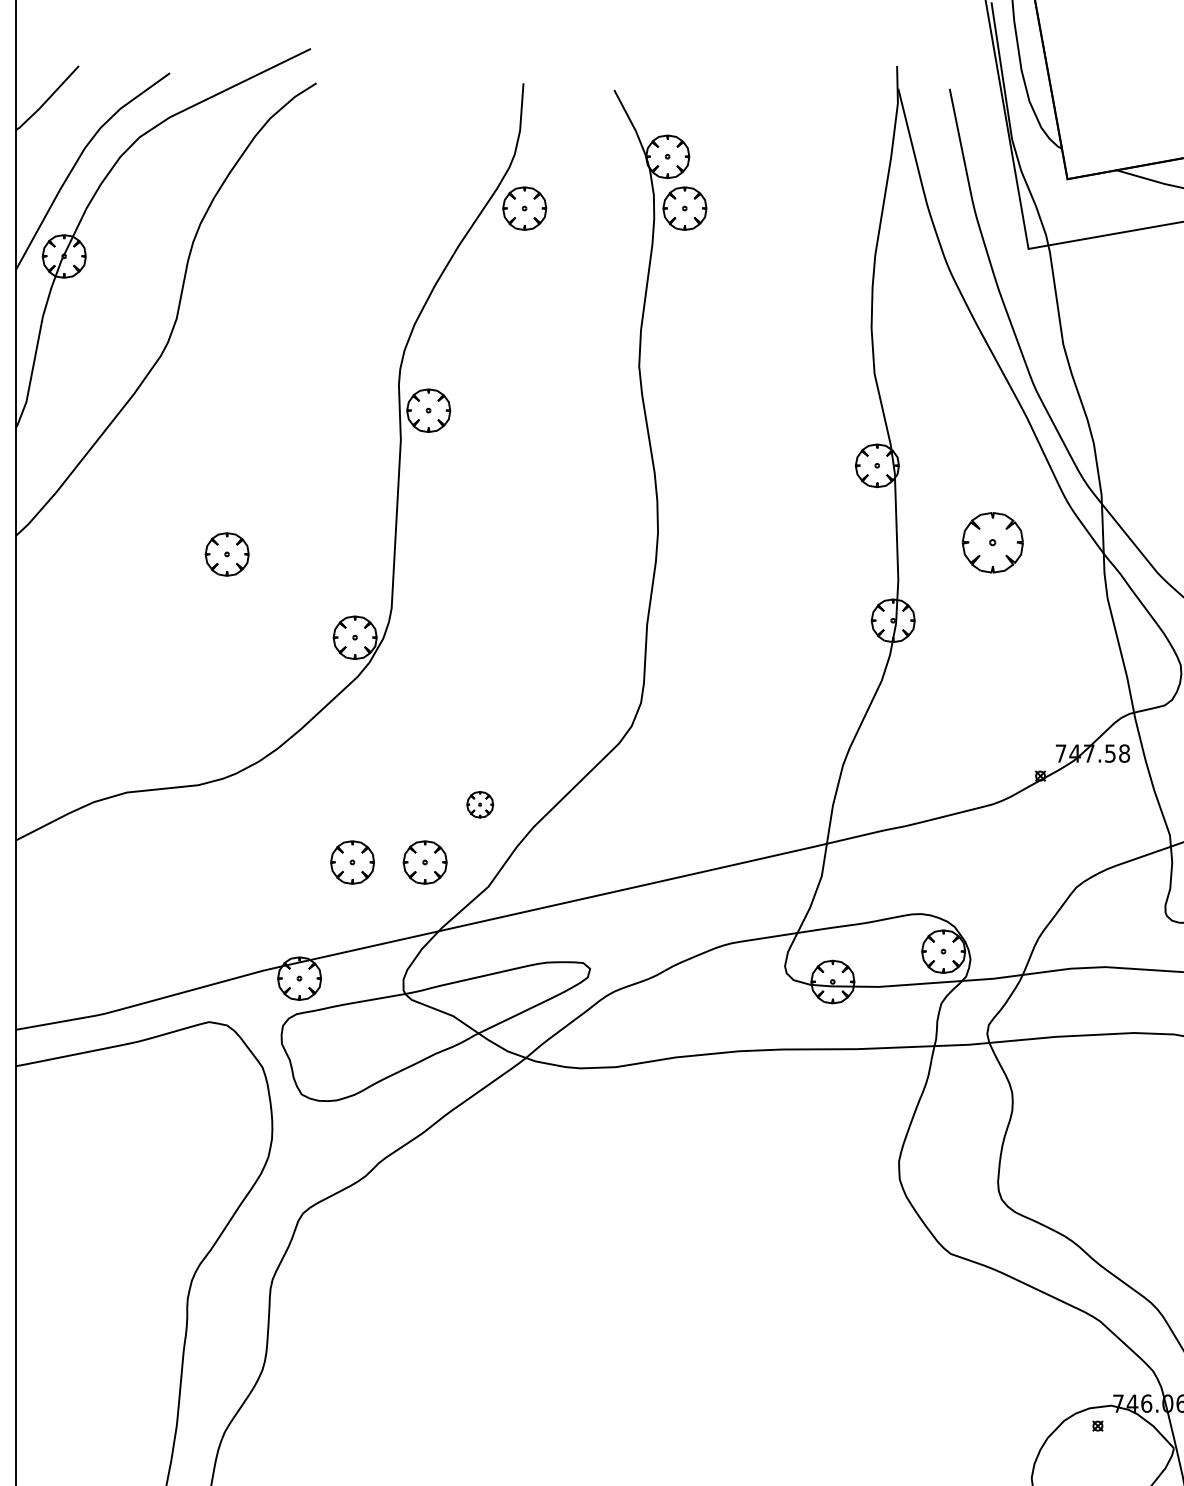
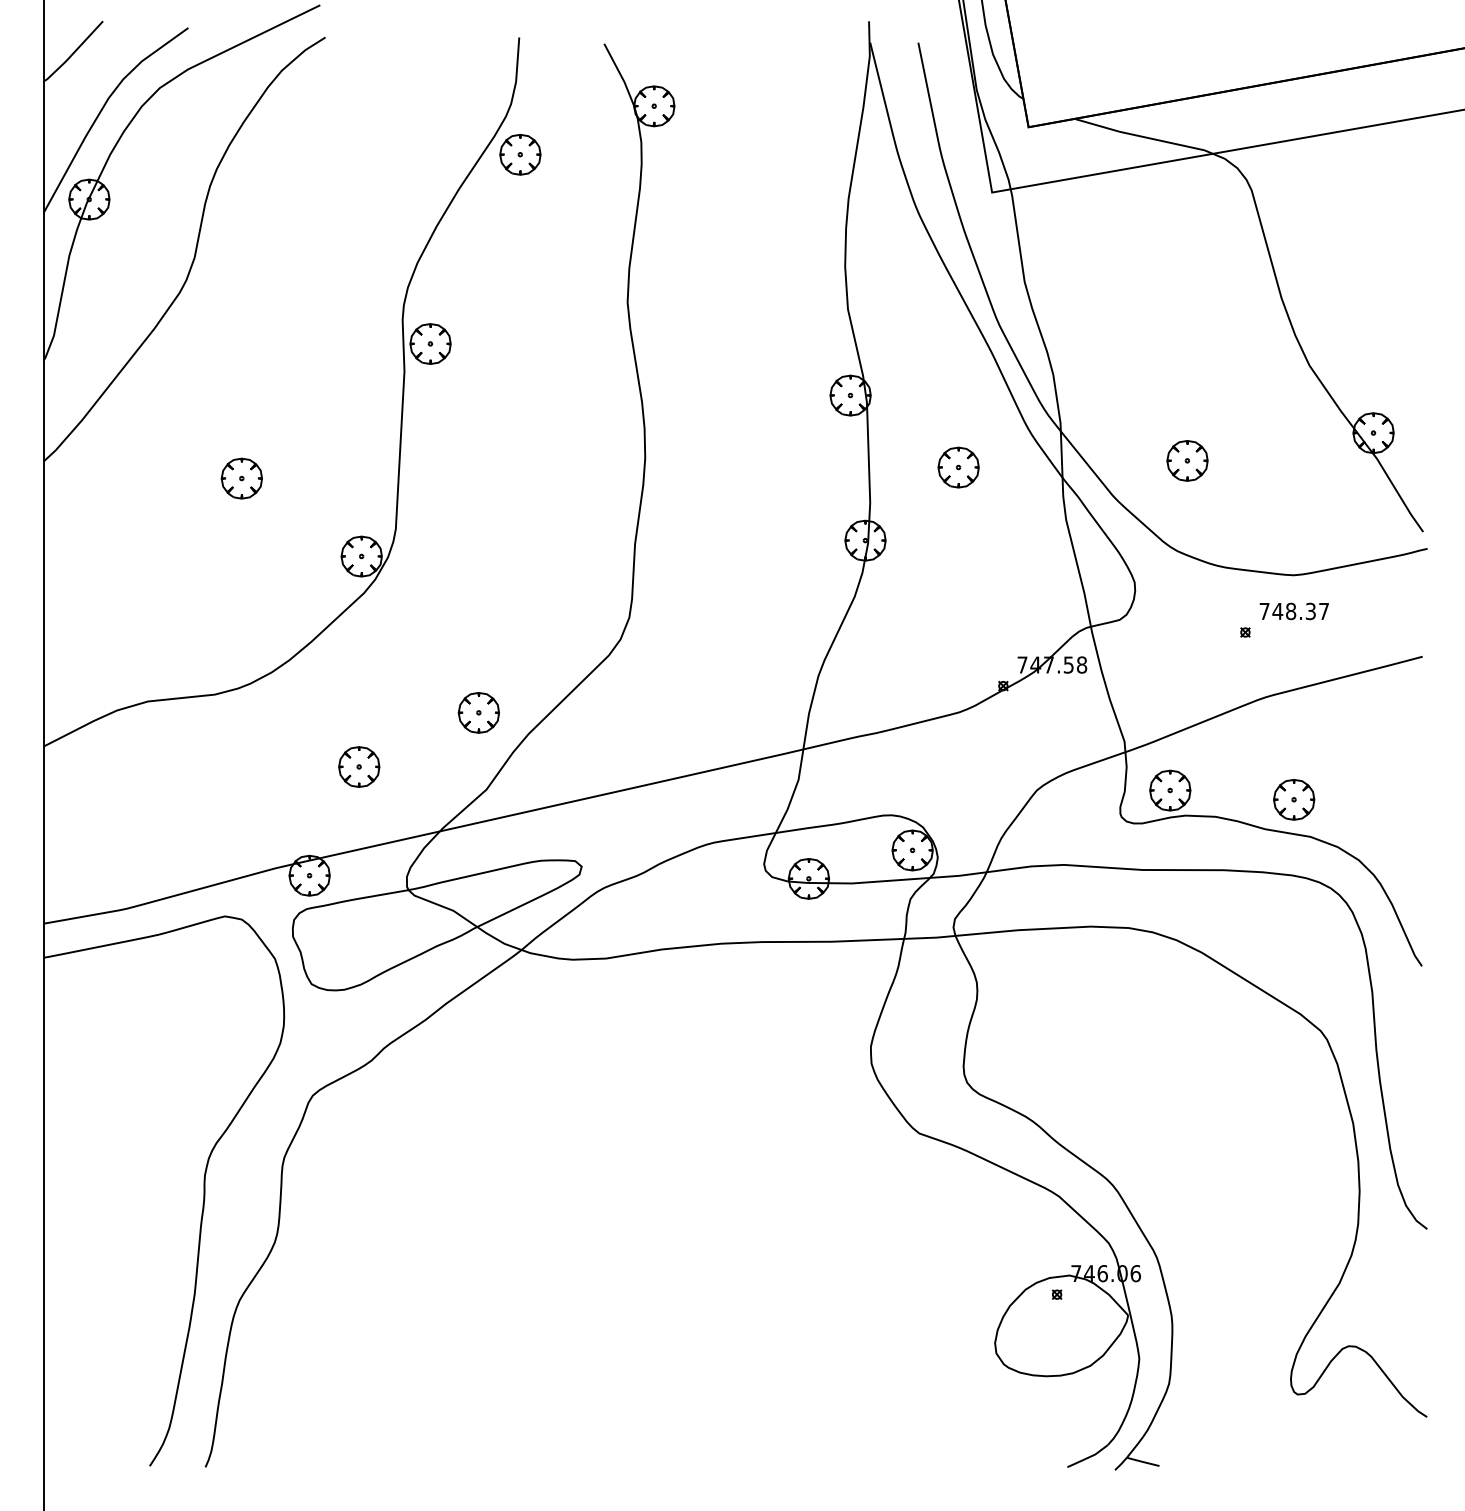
part: (685, 208) -> (670, 154), removed
part: (992, 542) -> (958, 467), size x0.71
part: (479, 804) -> (478, 712), size x1.67
part: (425, 861) -> (427, 766), removed

